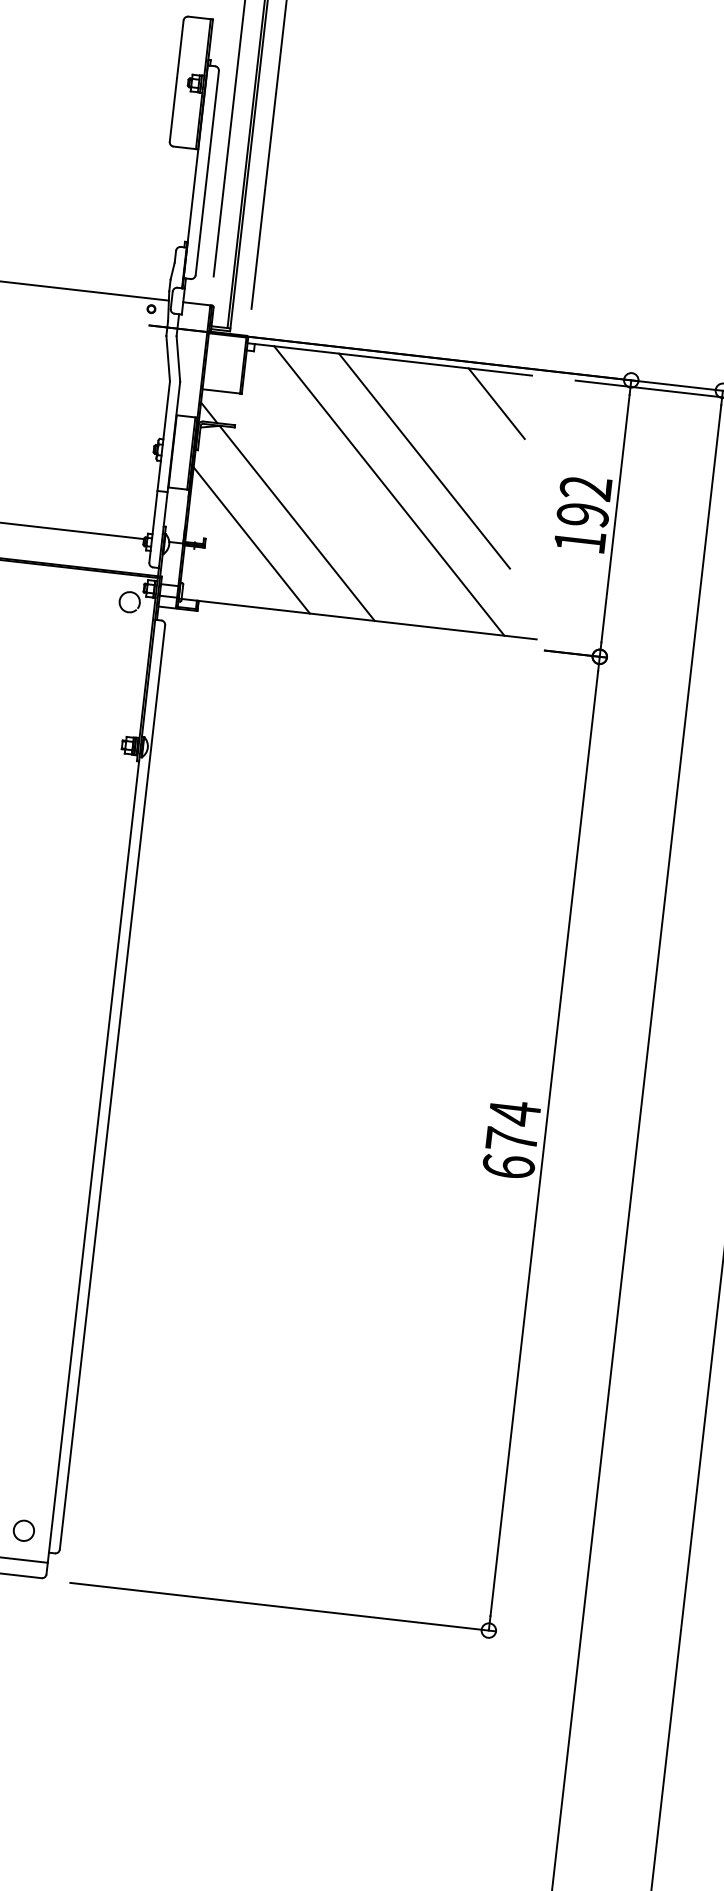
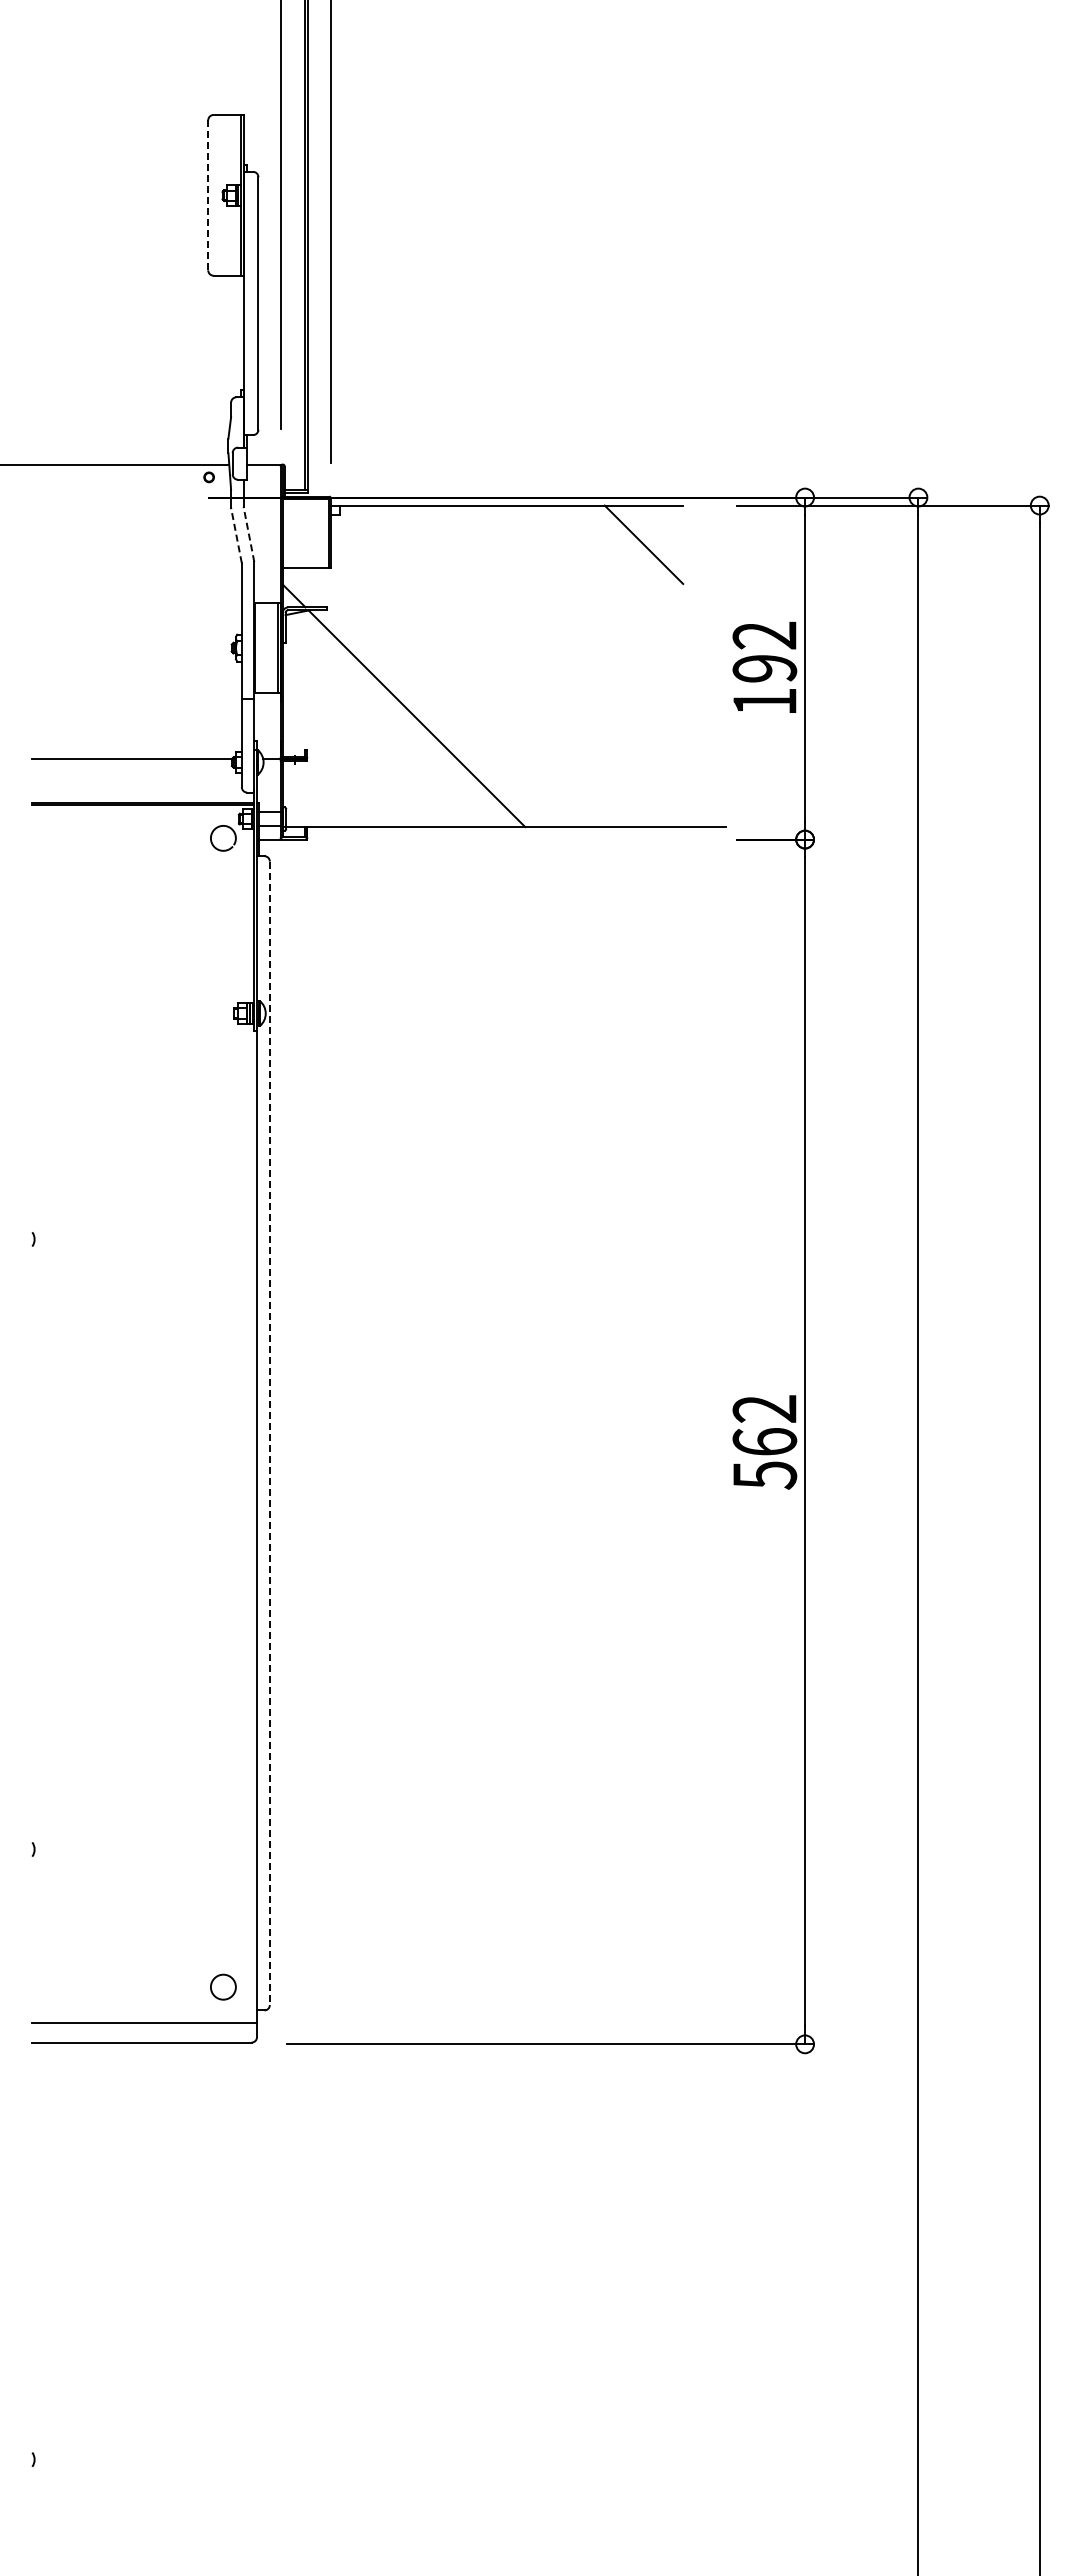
line: (176, 81) -> (208, 195), solid -> dashed
line: (168, 358) -> (236, 535), solid -> dashed
line: (178, 358) -> (248, 534), solid -> dashed
line: (424, 460) -> (563, 624), removed
line: (388, 491) -> (524, 666), removed
line: (251, 540) -> (363, 745), removed
line: (112, 1087) -> (269, 1433), solid -> dashed
text: (511, 1139) -> (764, 1441), 674 -> 562

